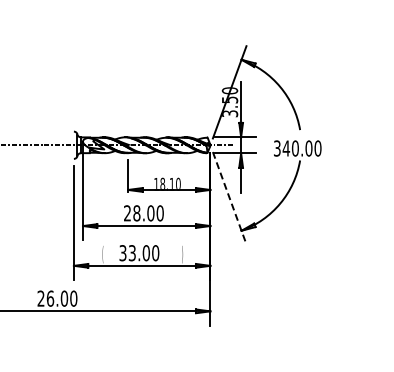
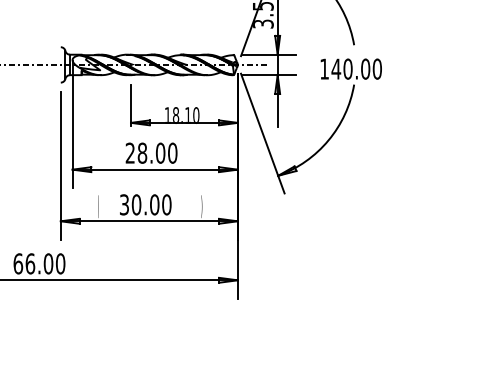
text: (277, 148) -> (324, 69), 340.00 -> 140.00
line: (229, 198) -> (262, 133), dashed -> solid
text: (131, 253) -> (135, 205), 33.00 -> 30.00
text: (40, 298) -> (17, 263), 26.00 -> 66.00

